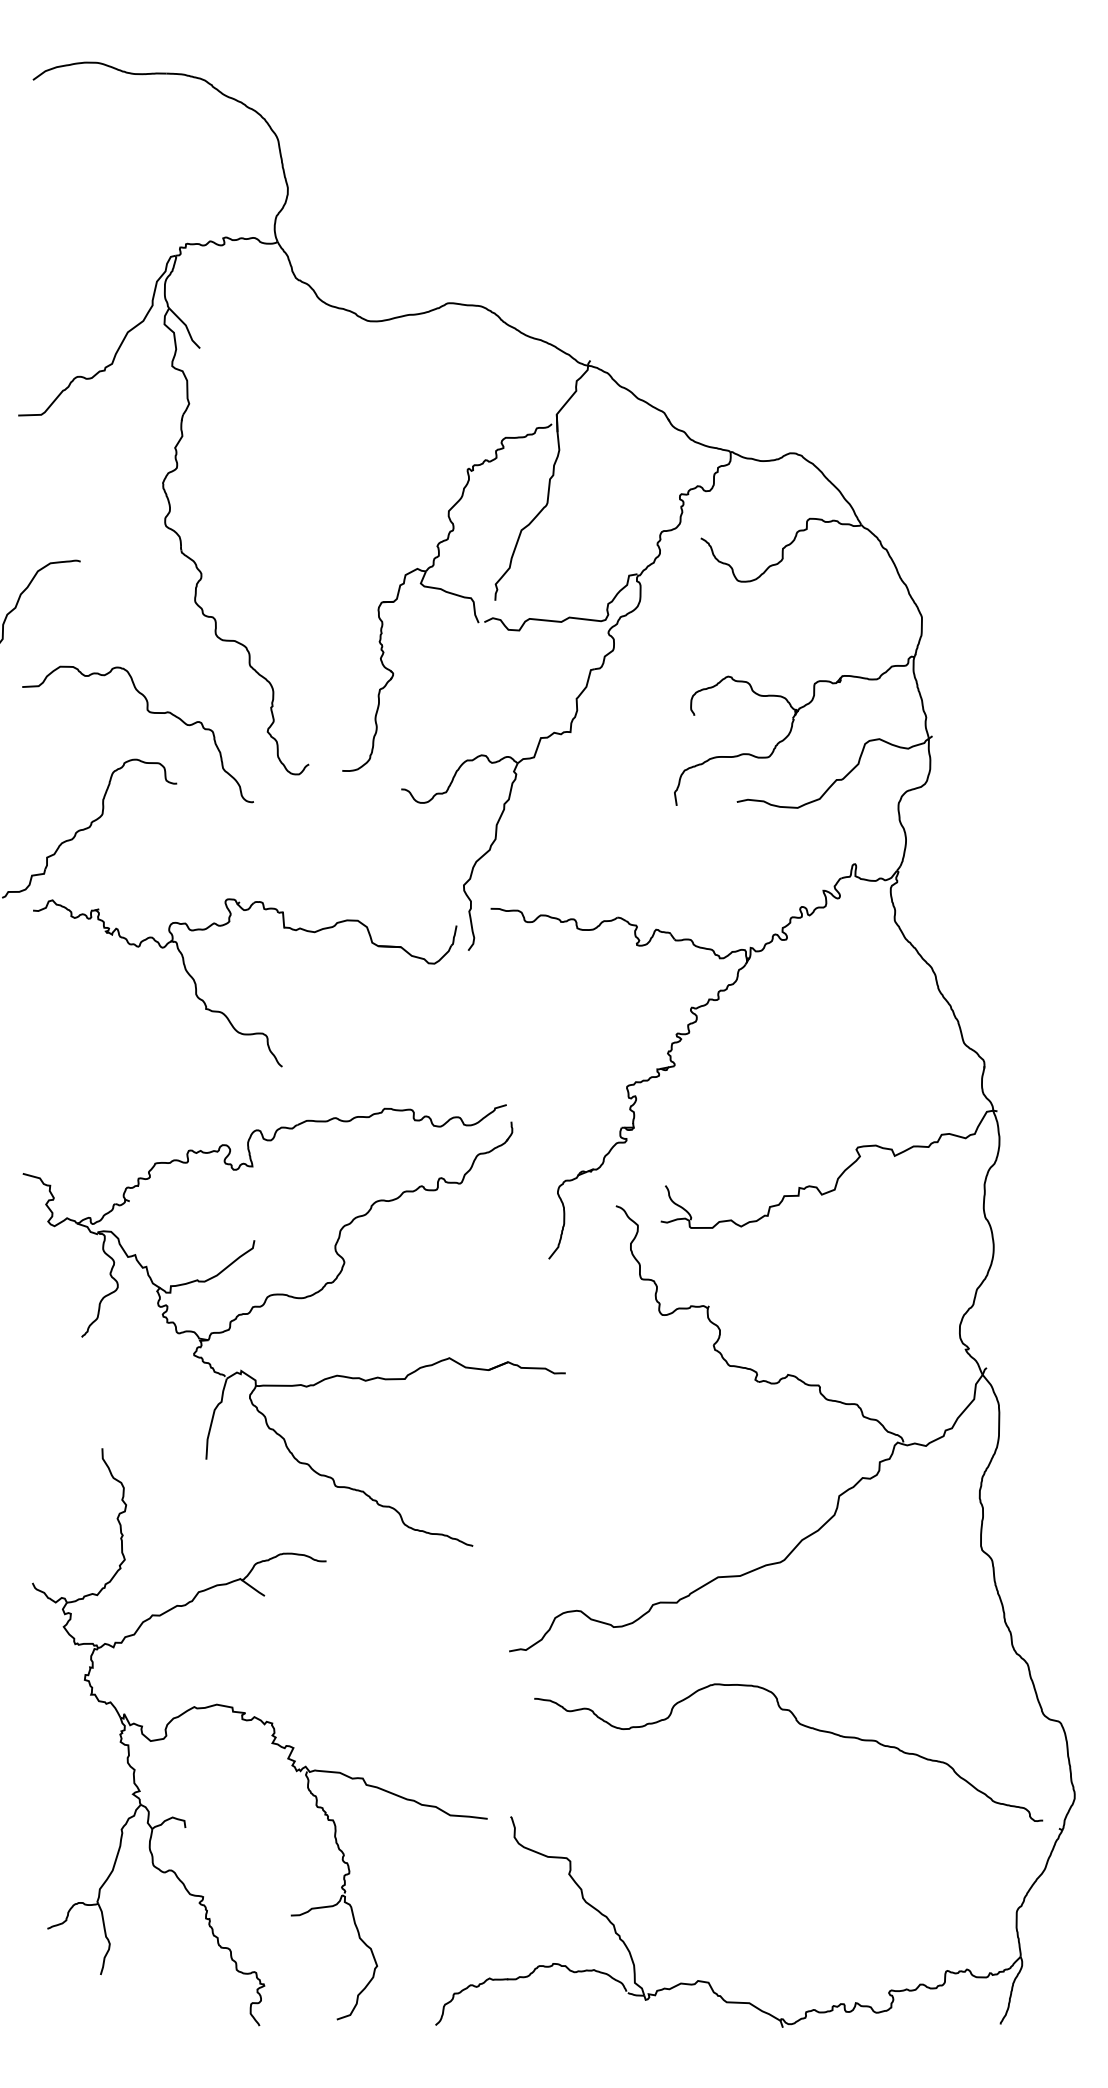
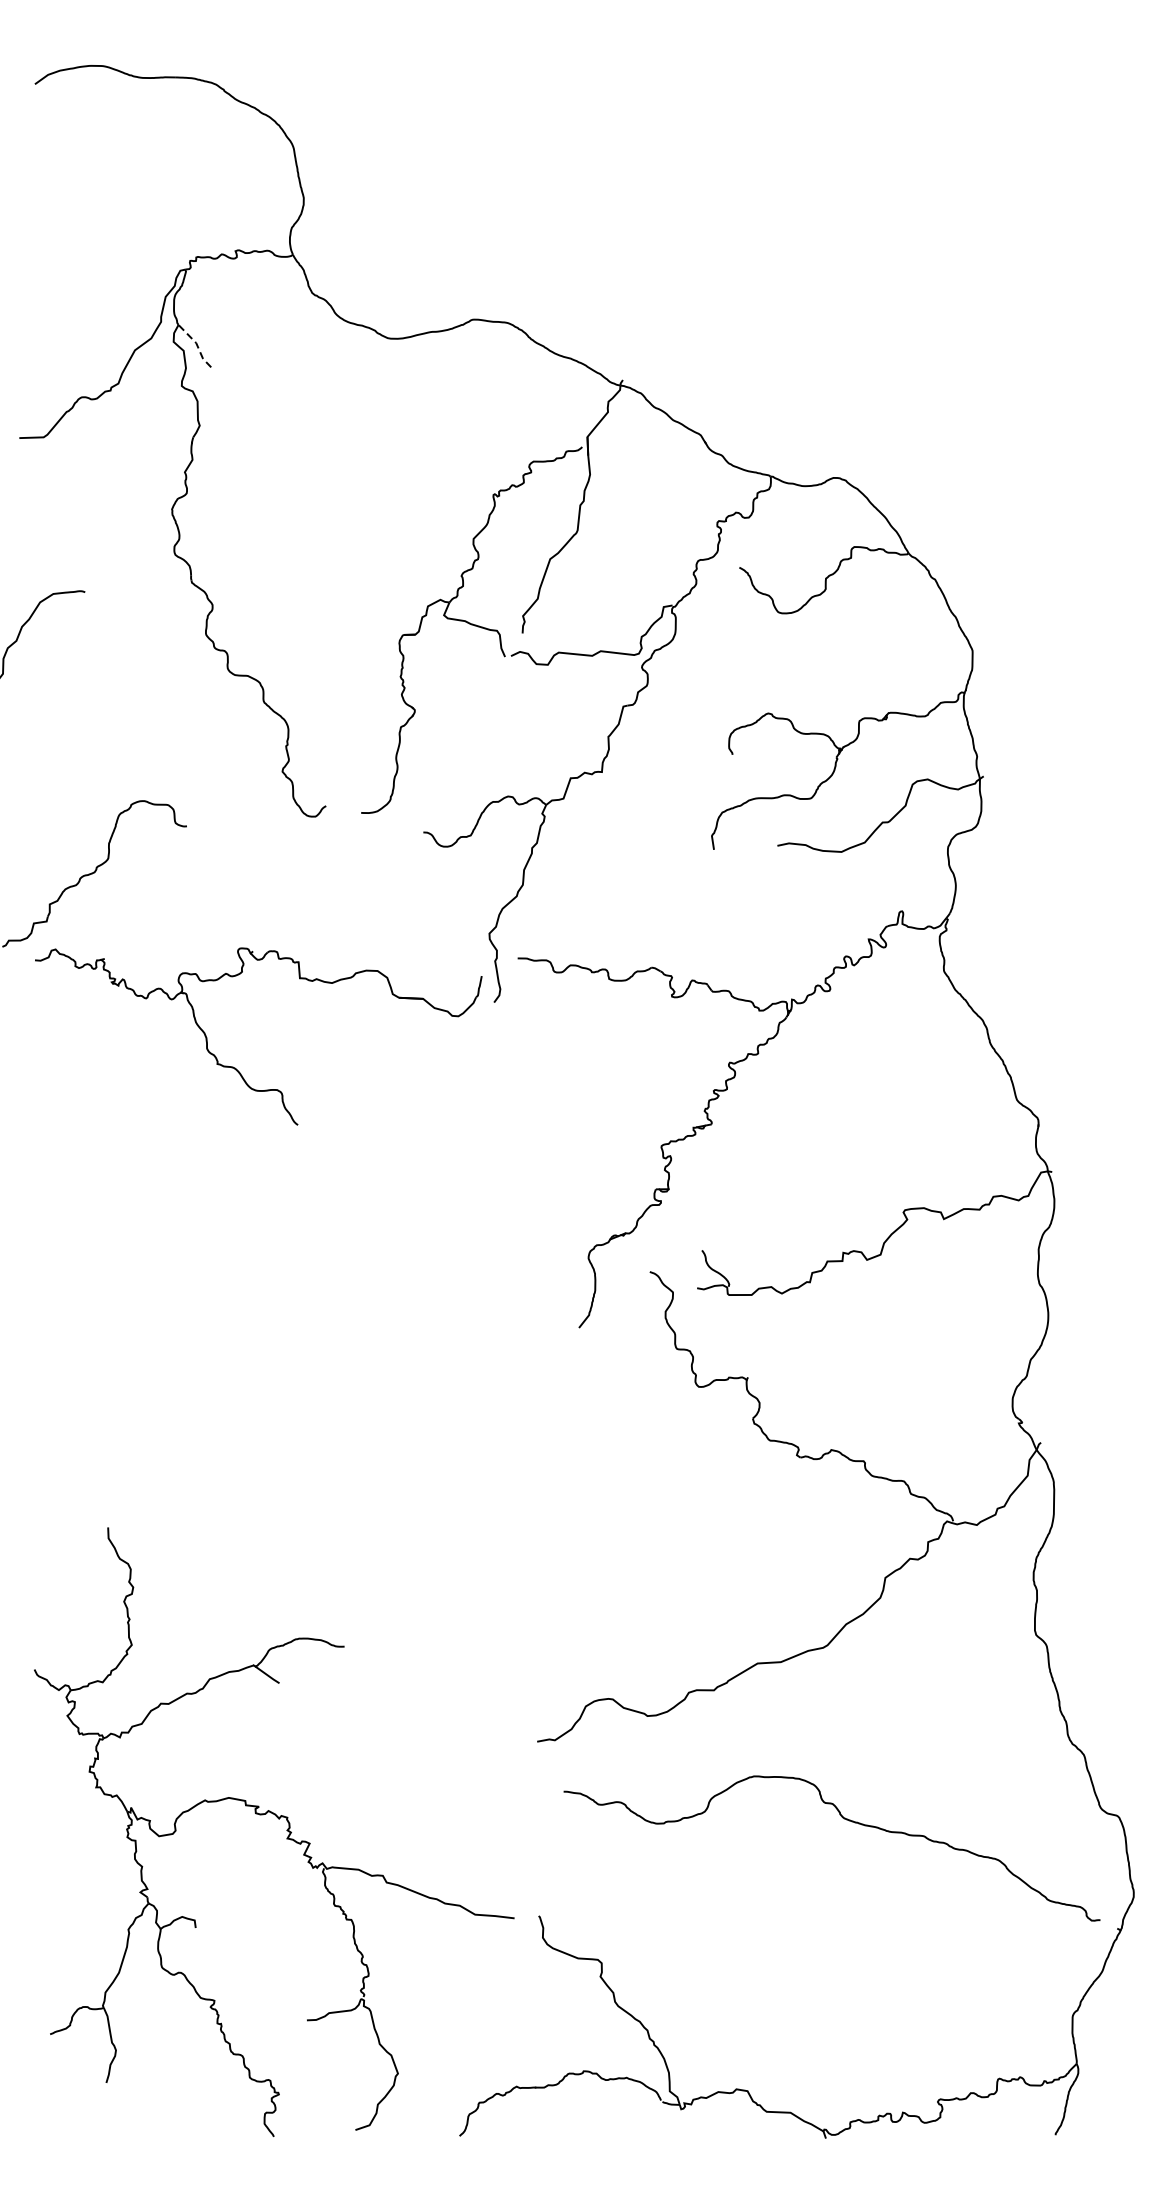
line: (186, 327) -> (196, 345), solid -> dashed
curve: (148, 712) -> (156, 751), removed
part: (298, 1299) -> (314, 1370), removed

